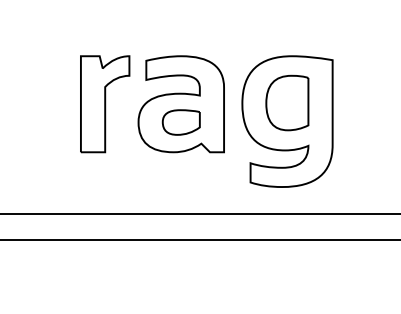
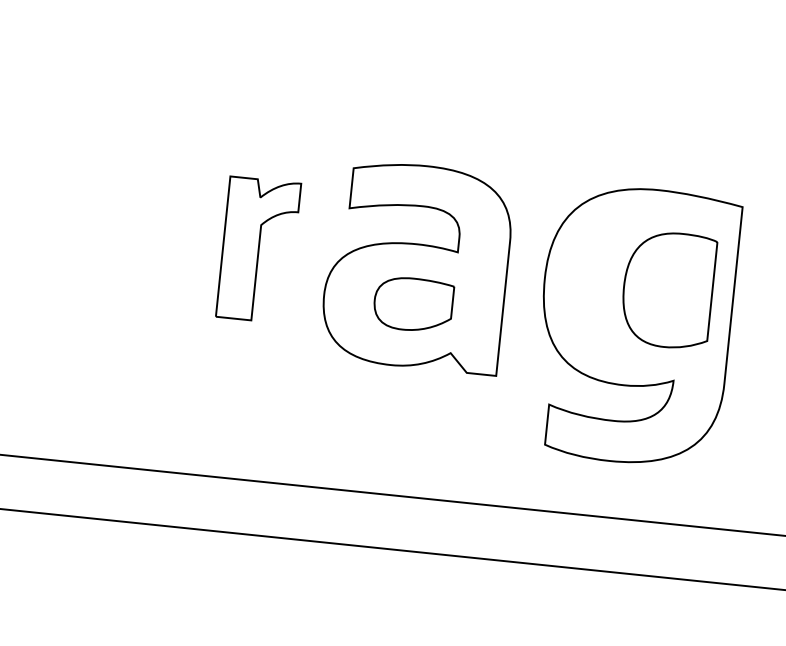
part: (287, 102) -> (668, 288), moved
part: (105, 104) -> (259, 250), size x0.7

